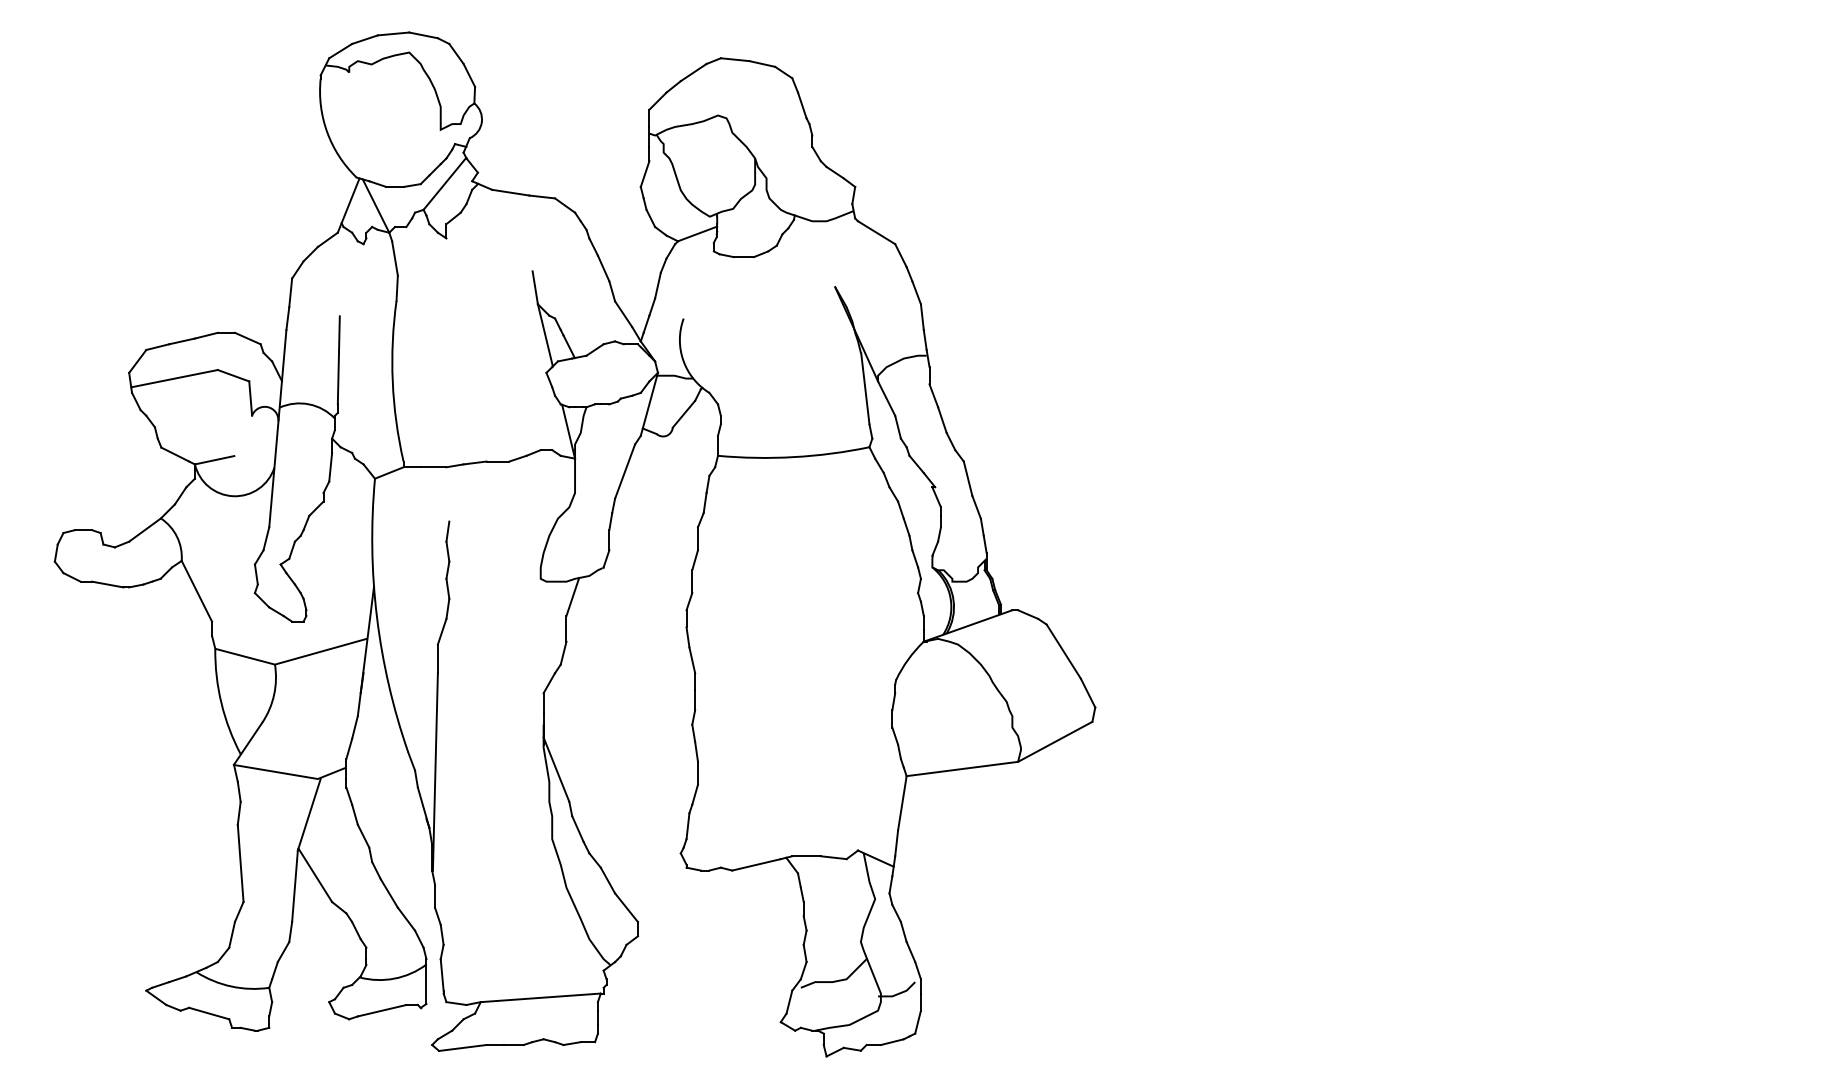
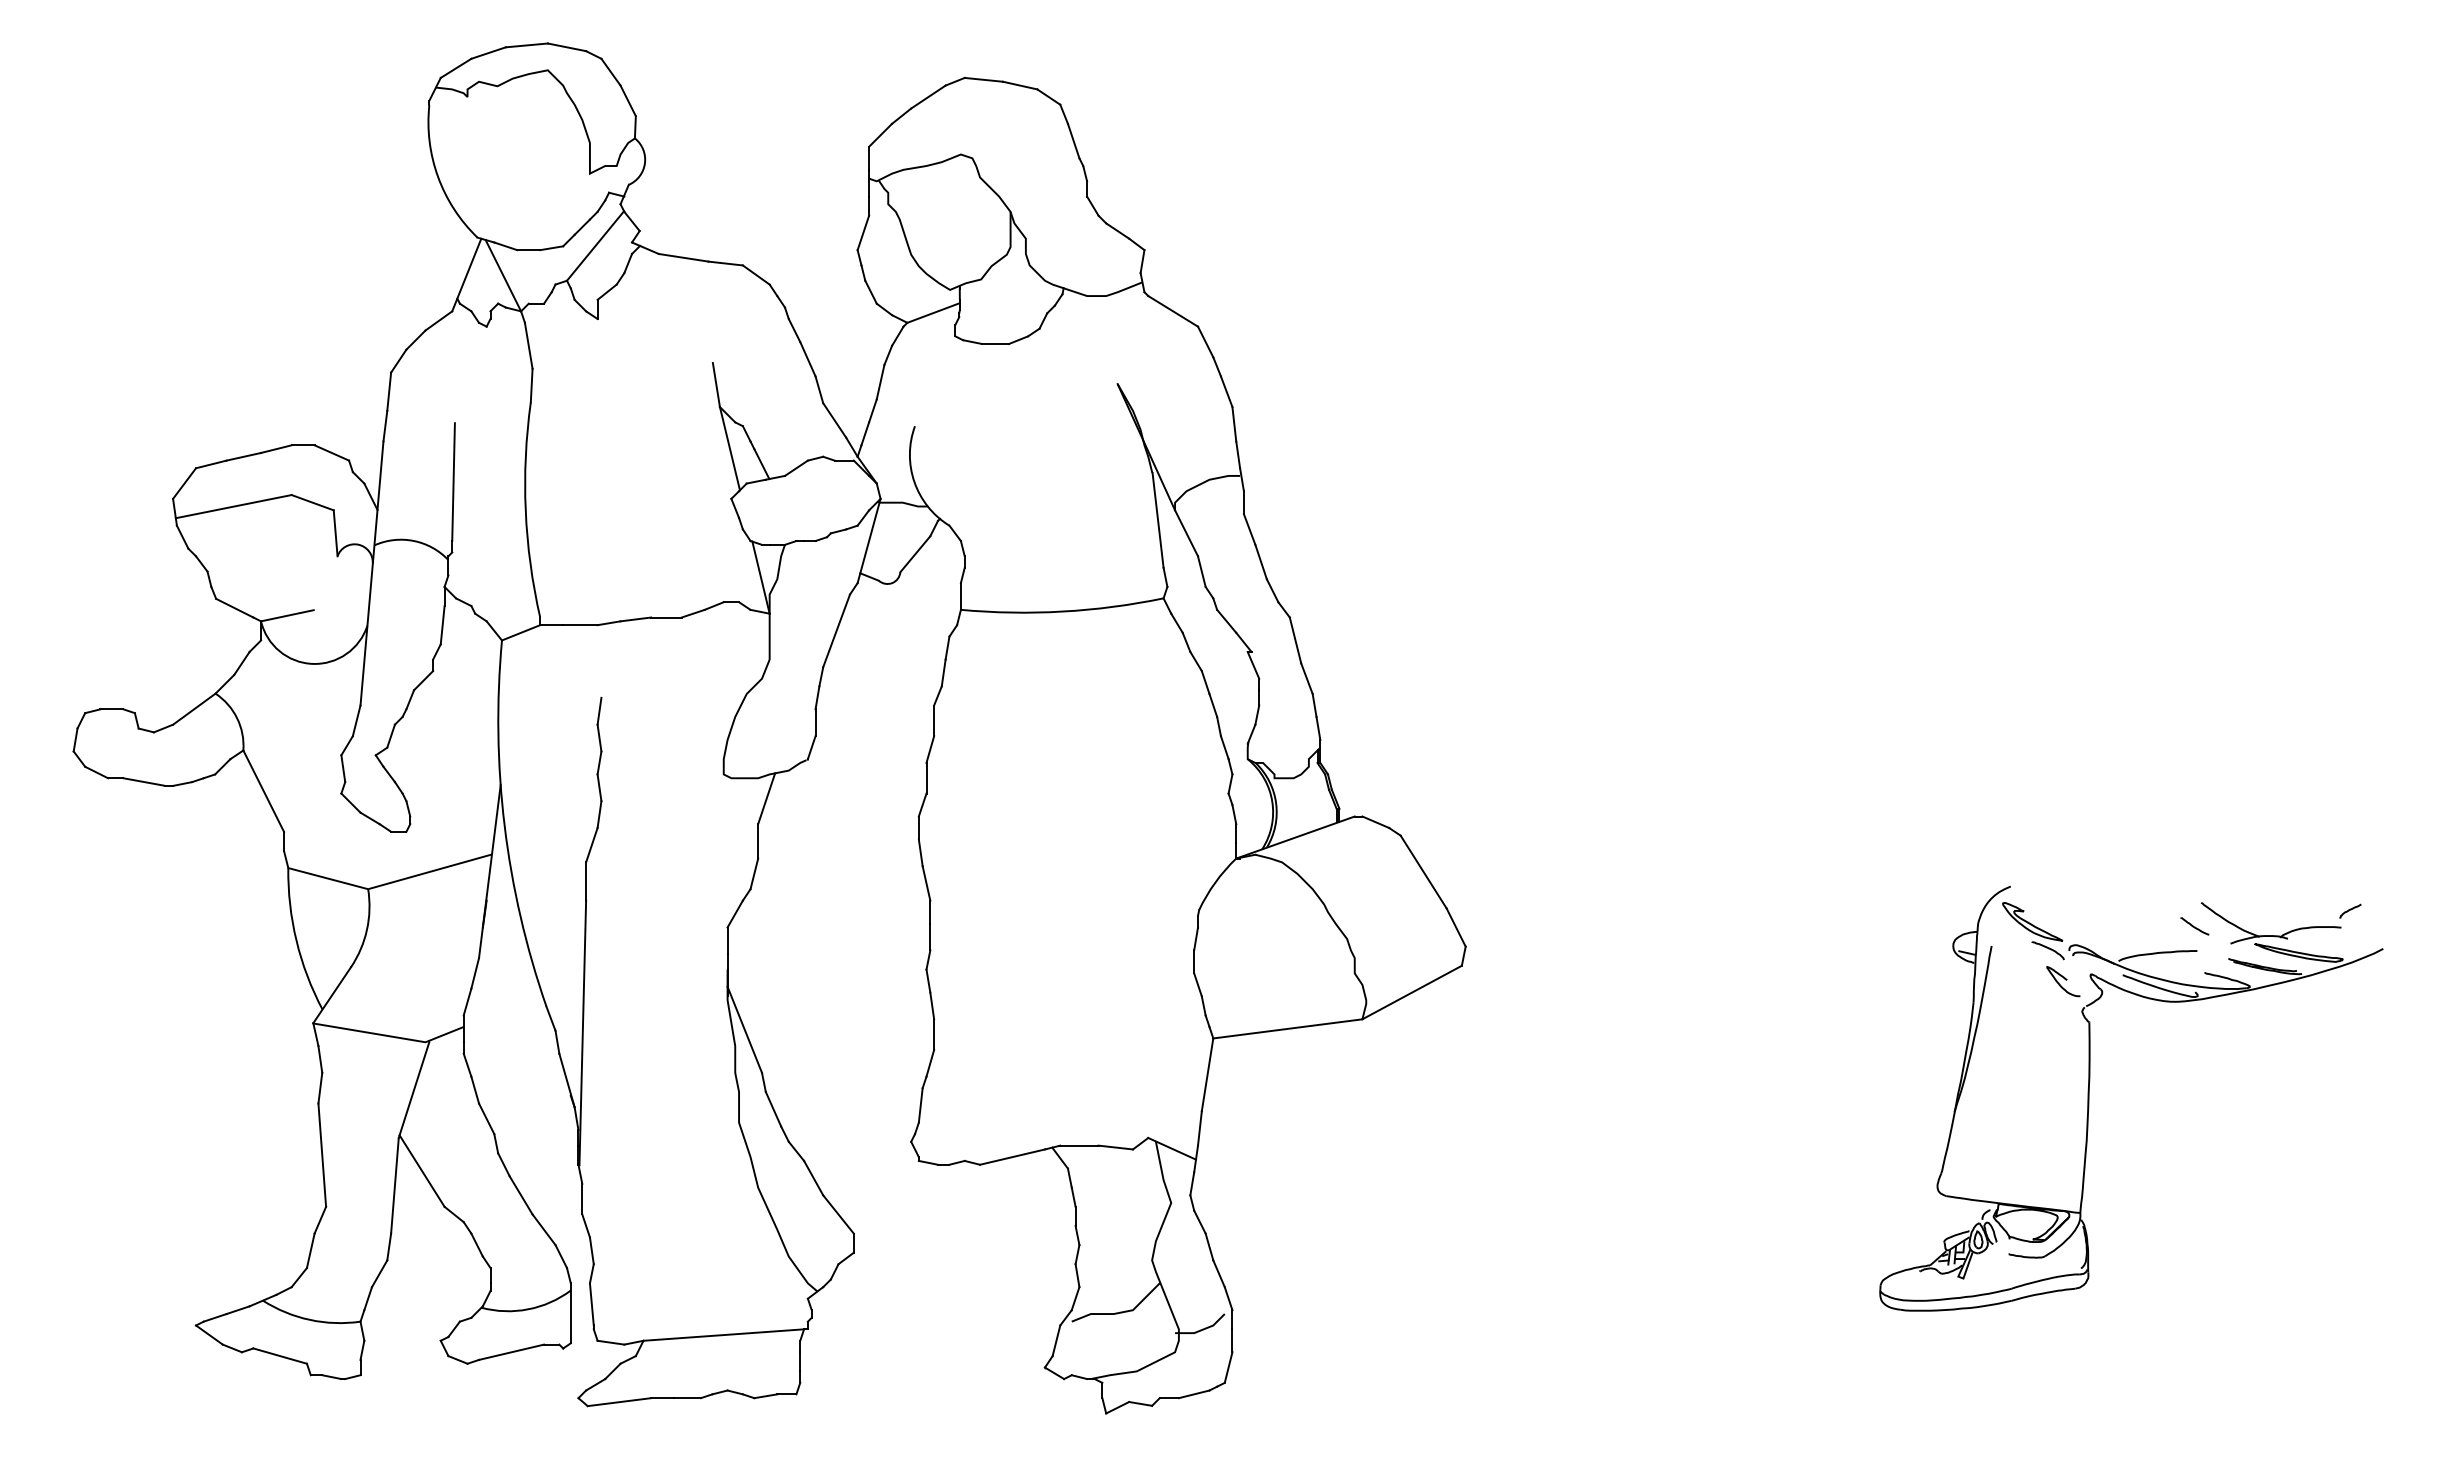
part: (1561, 821) -> (2089, 1098), added

